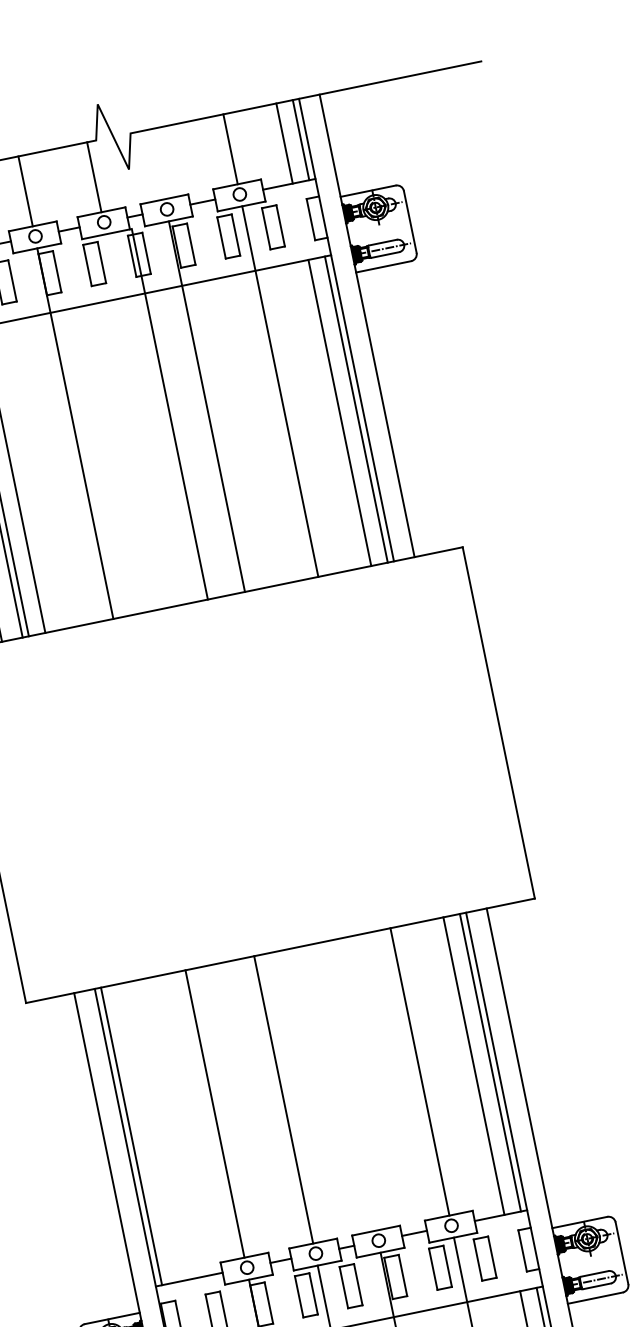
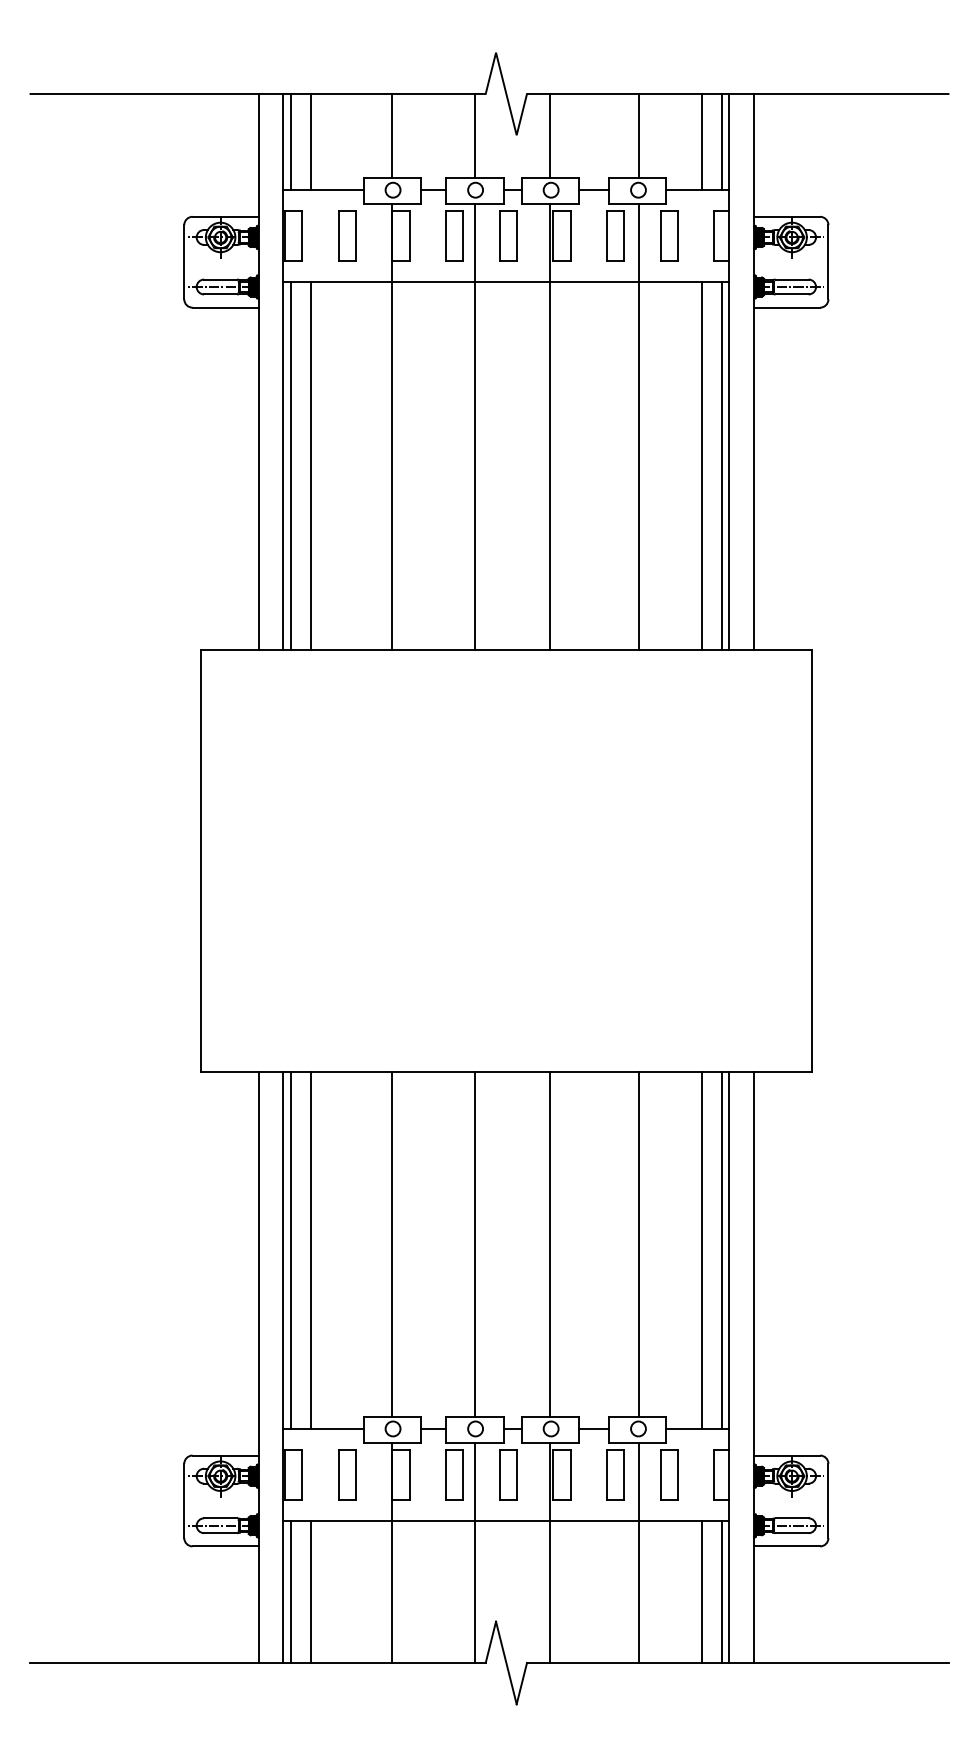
line: (157, 164) -> (550, 136), added
line: (169, 413) -> (474, 426), moved
line: (346, 1086) -> (550, 1243), added
line: (147, 1132) -> (310, 1249), added

